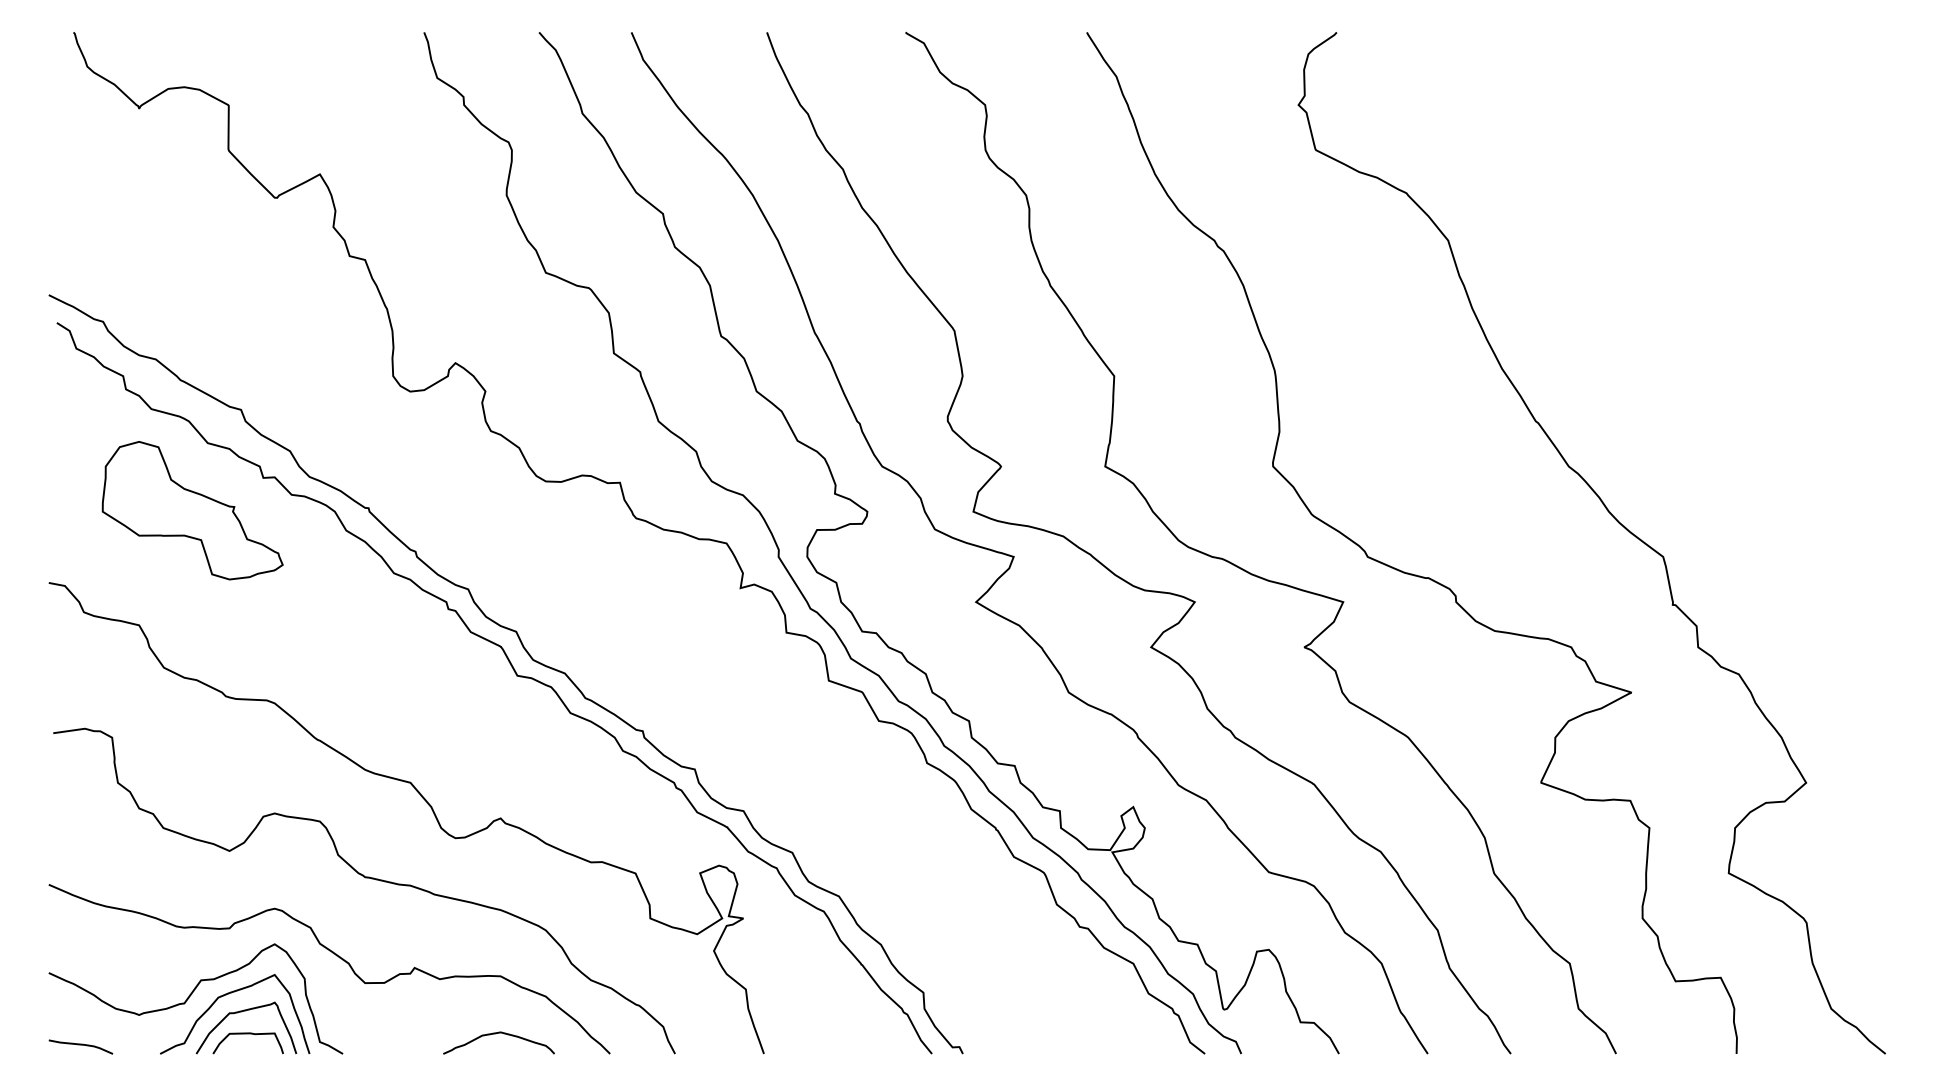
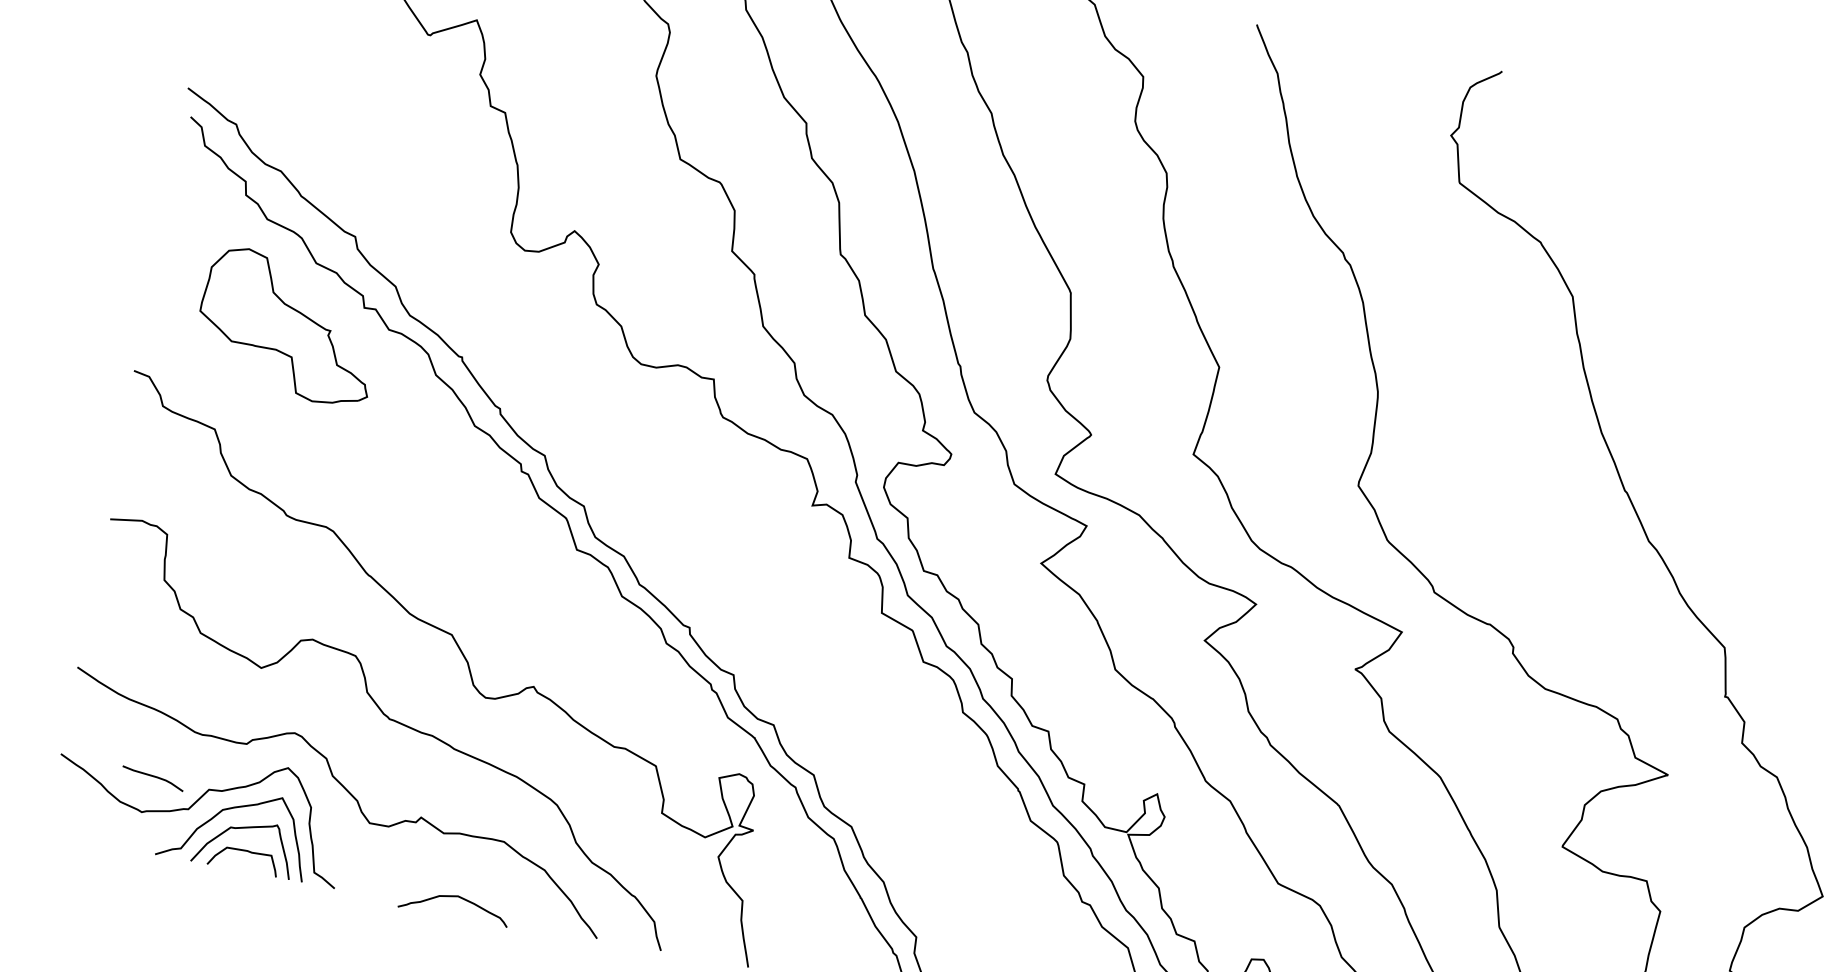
curve: (495, 1034) -> (452, 897), moved
curve: (80, 1045) -> (152, 777), moved

